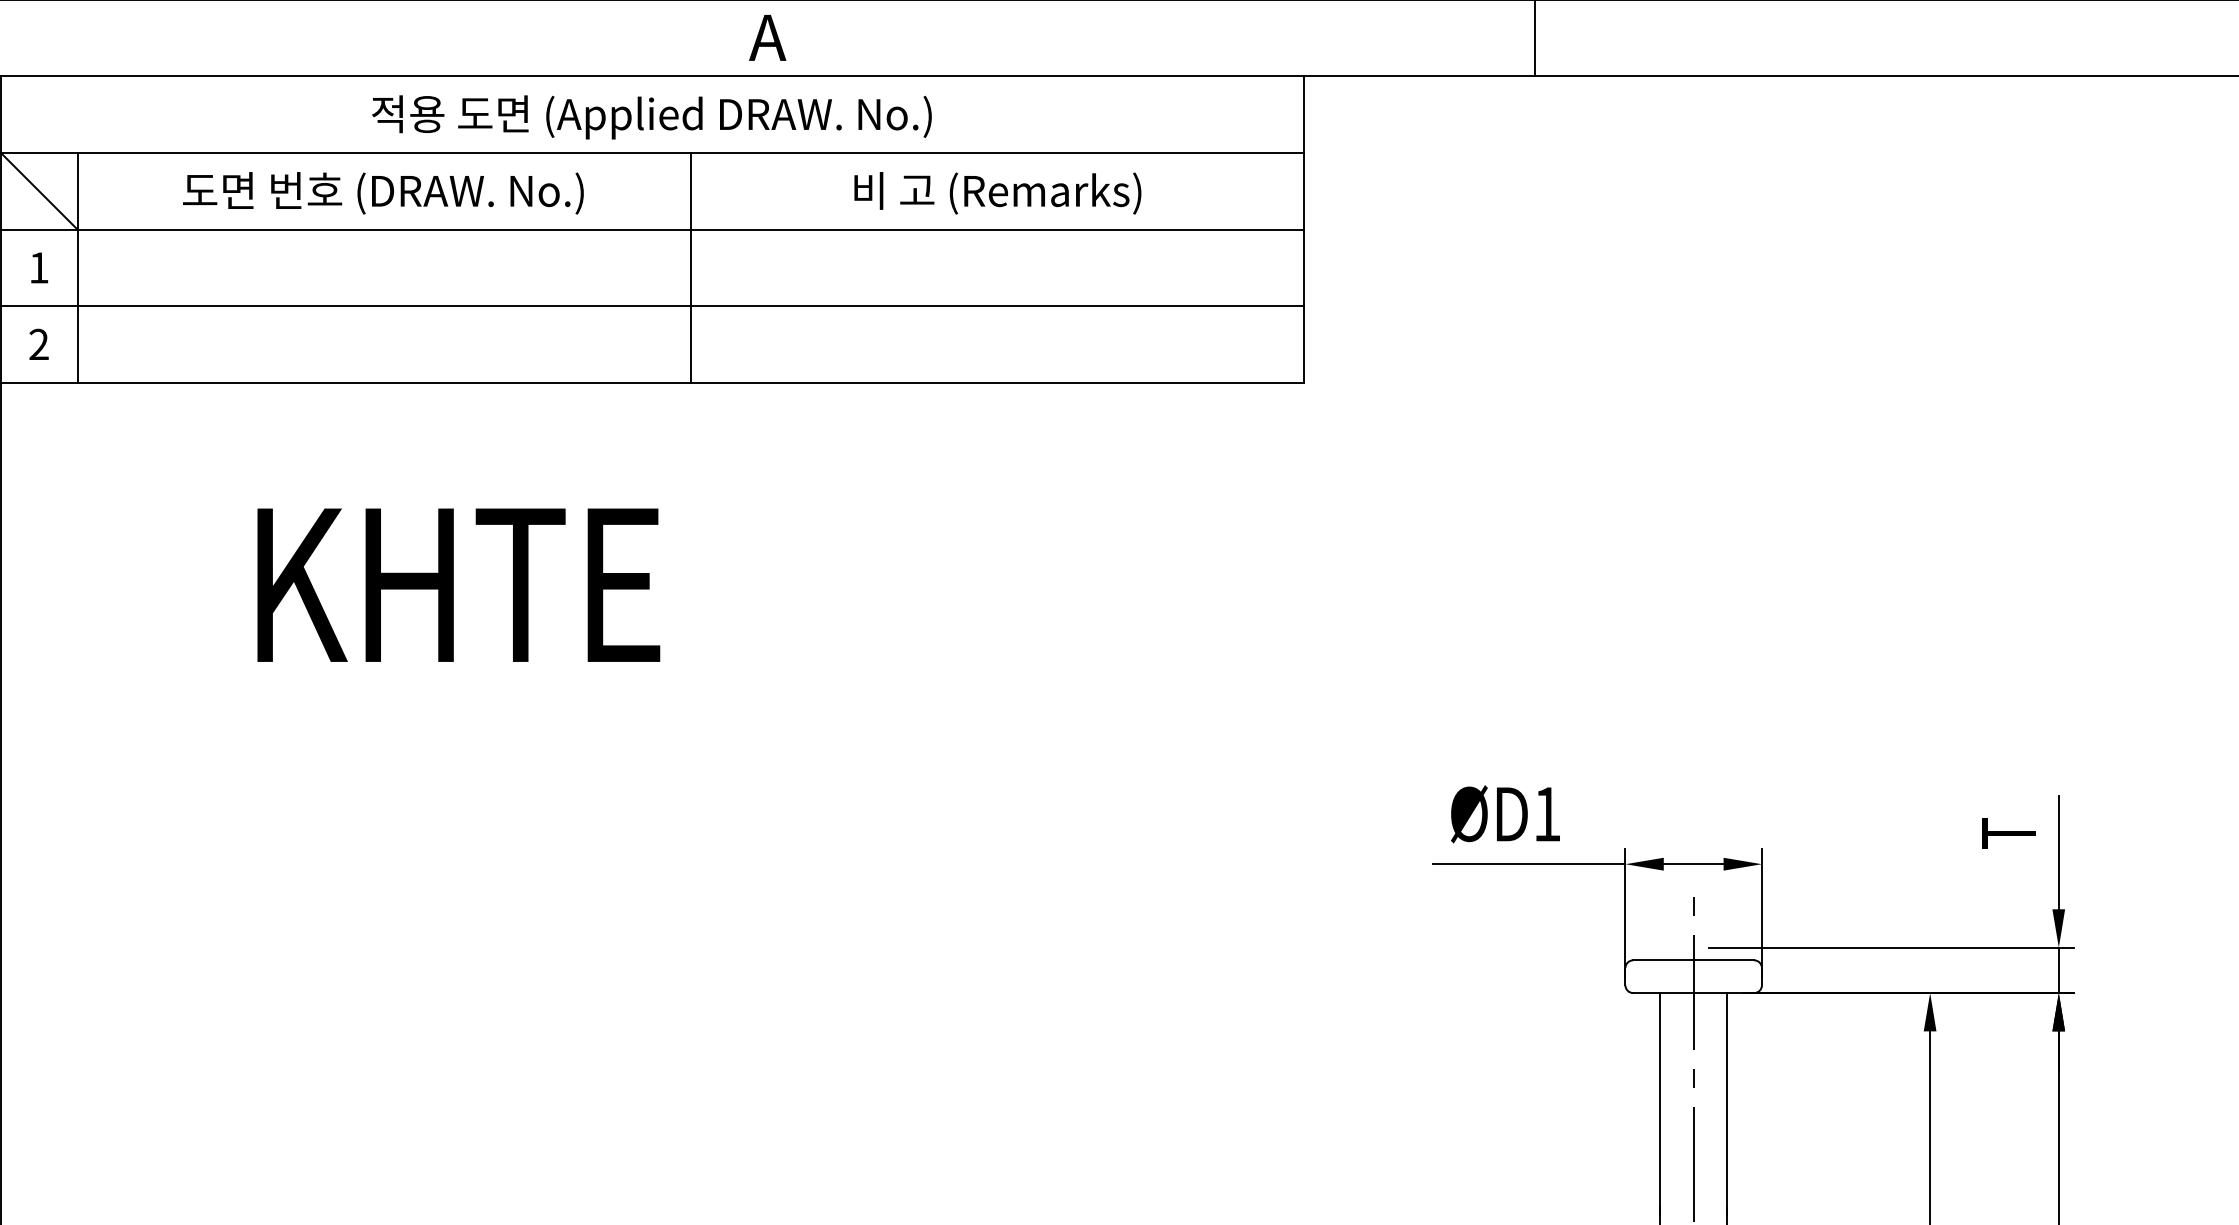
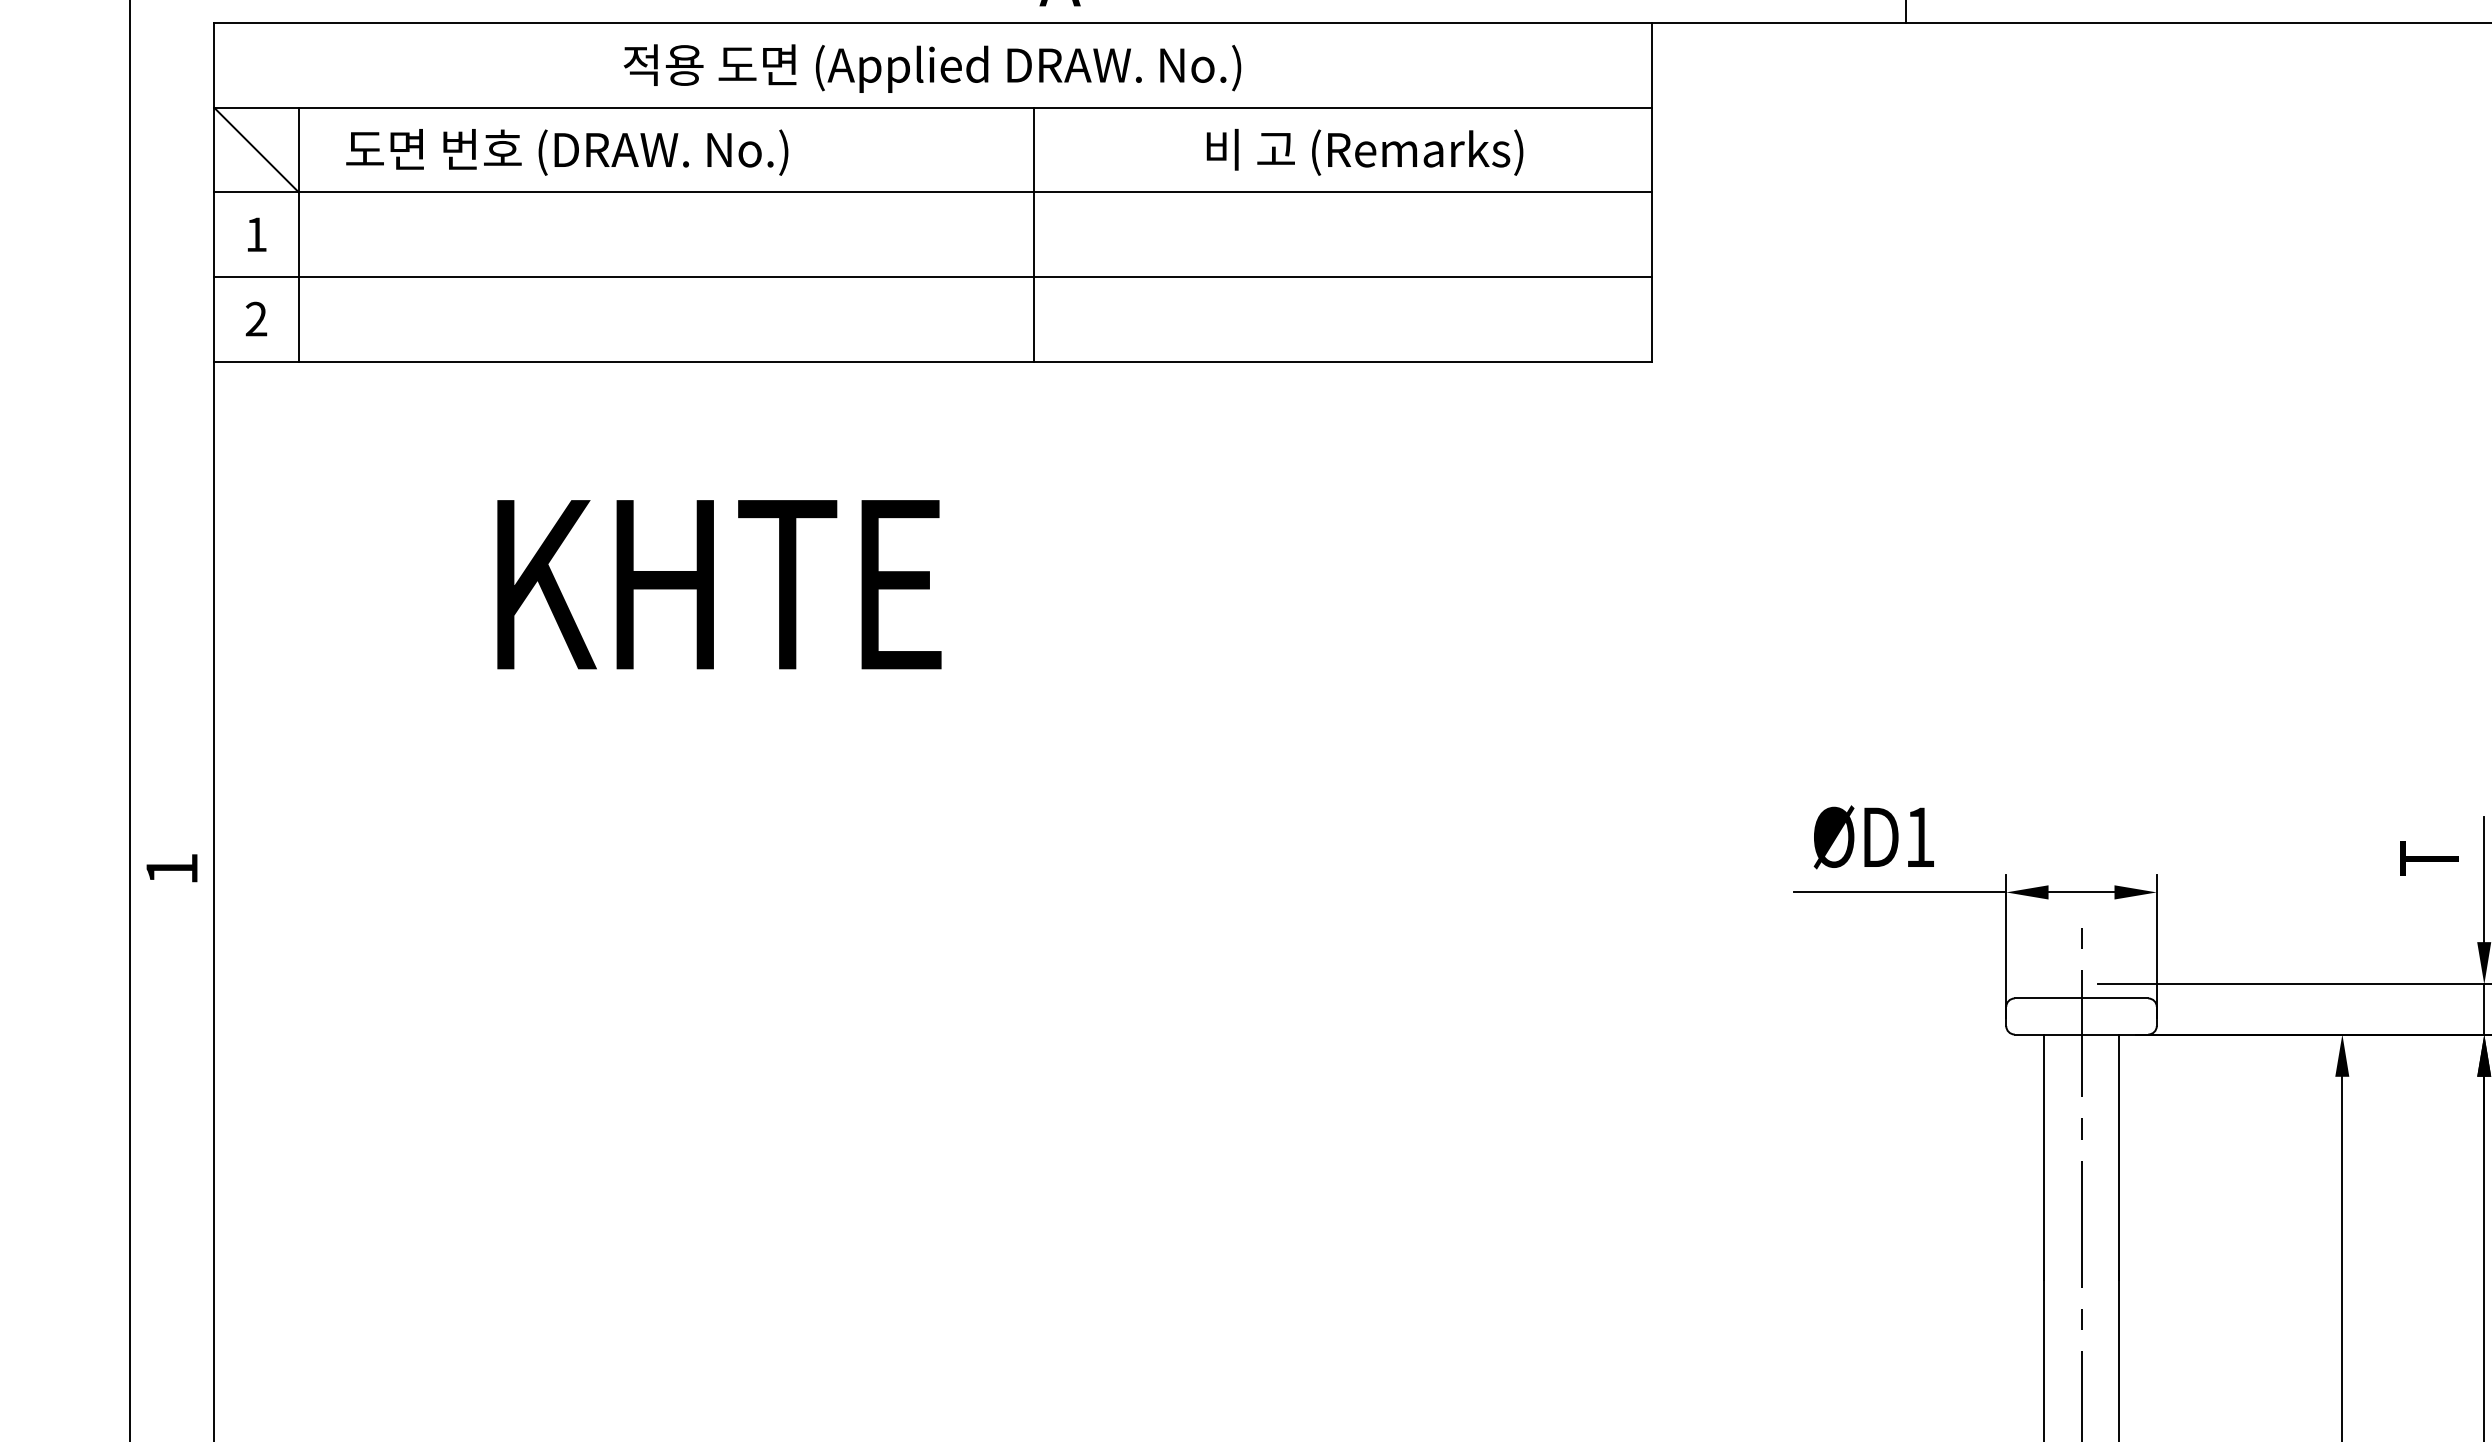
text: (383, 193) -> (567, 152), moved
text: (997, 193) -> (1364, 152), moved
line: (690, 267) -> (1033, 234), moved

